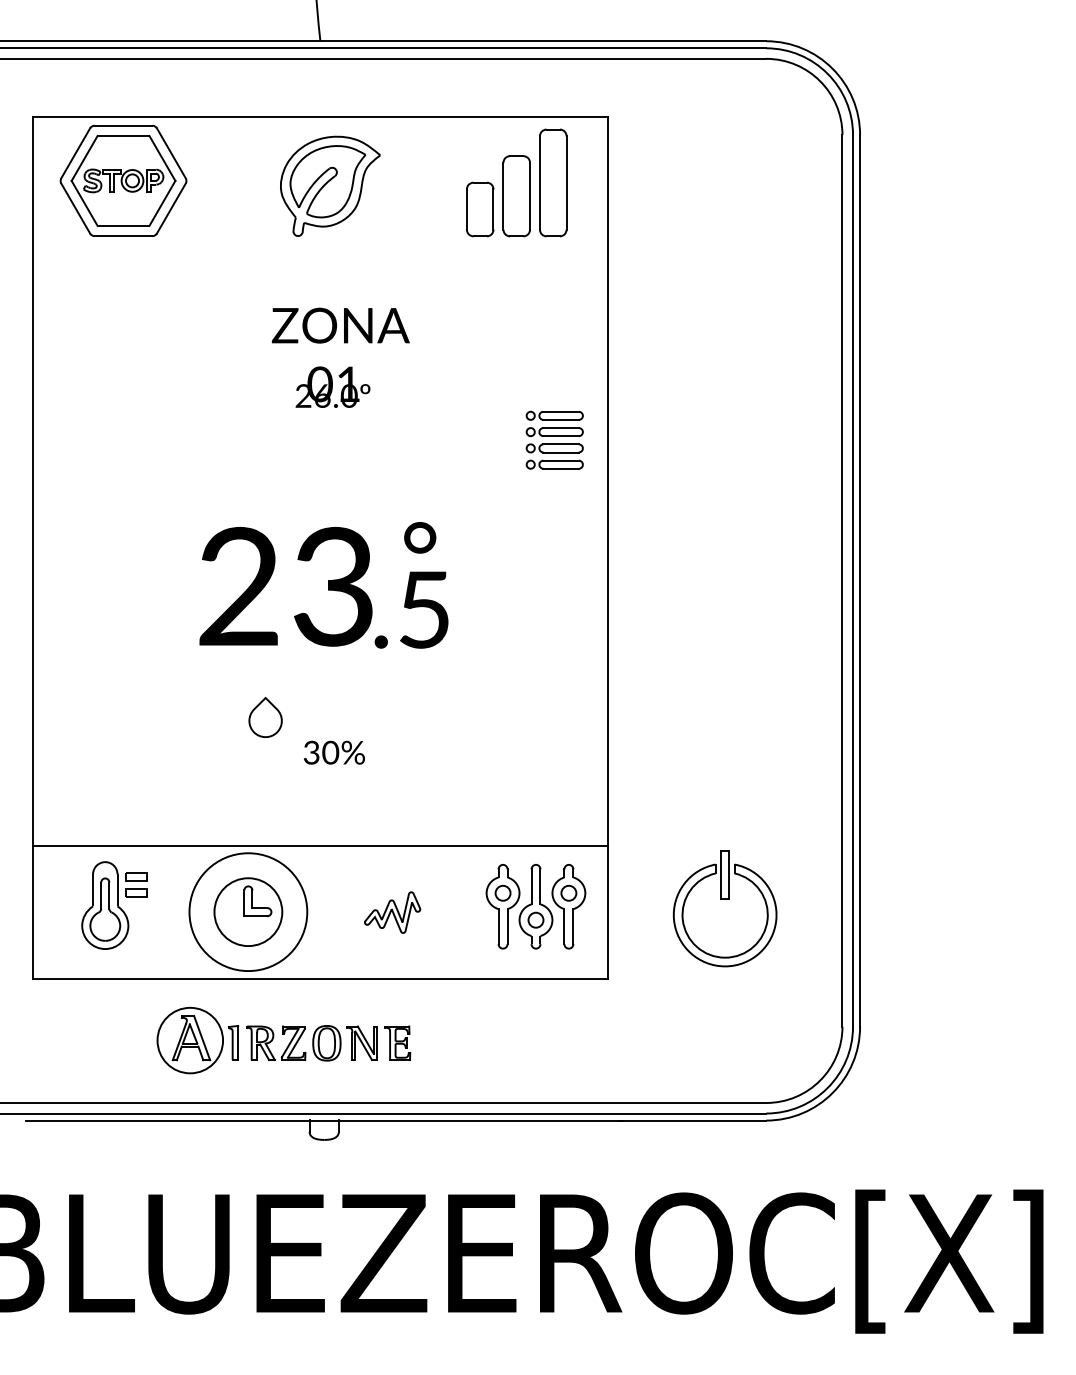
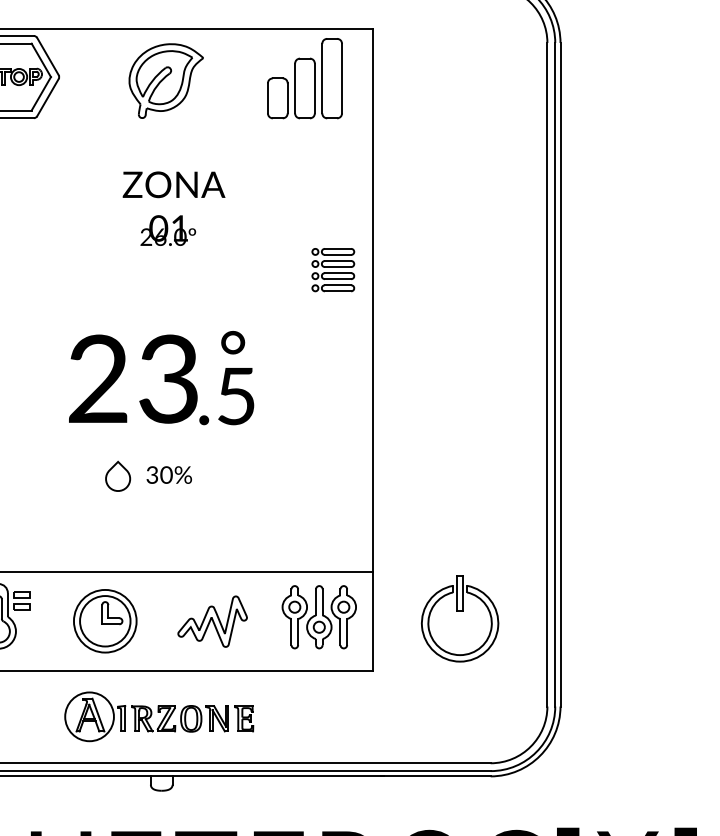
text: (334, 752) -> (169, 474), moved
circle: (248, 912) -> (105, 621), size x0.71
part: (392, 912) -> (212, 621), size x1.67
part: (283, 1040) -> (158, 716), moved

